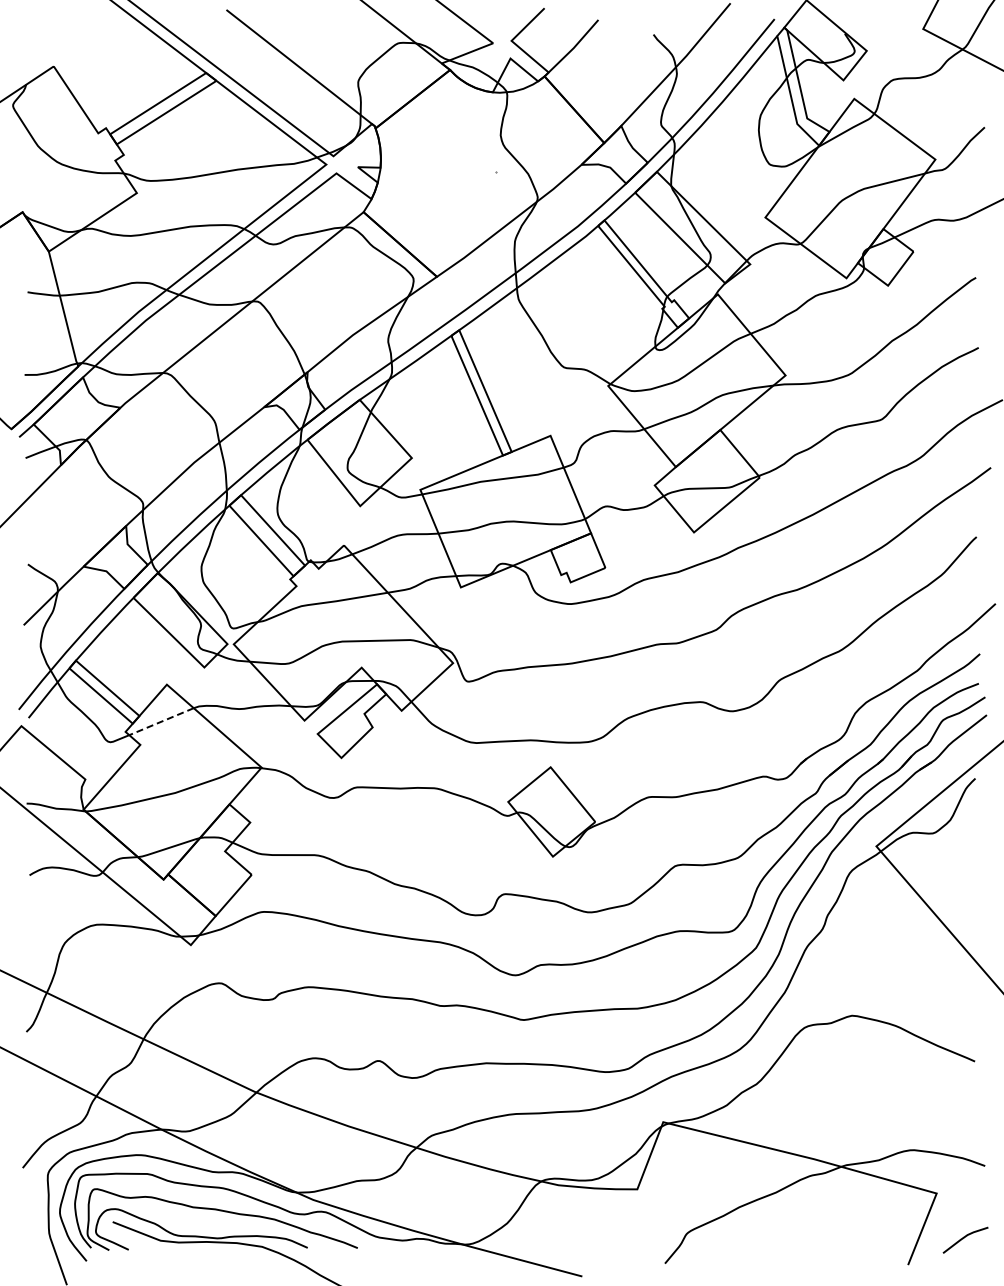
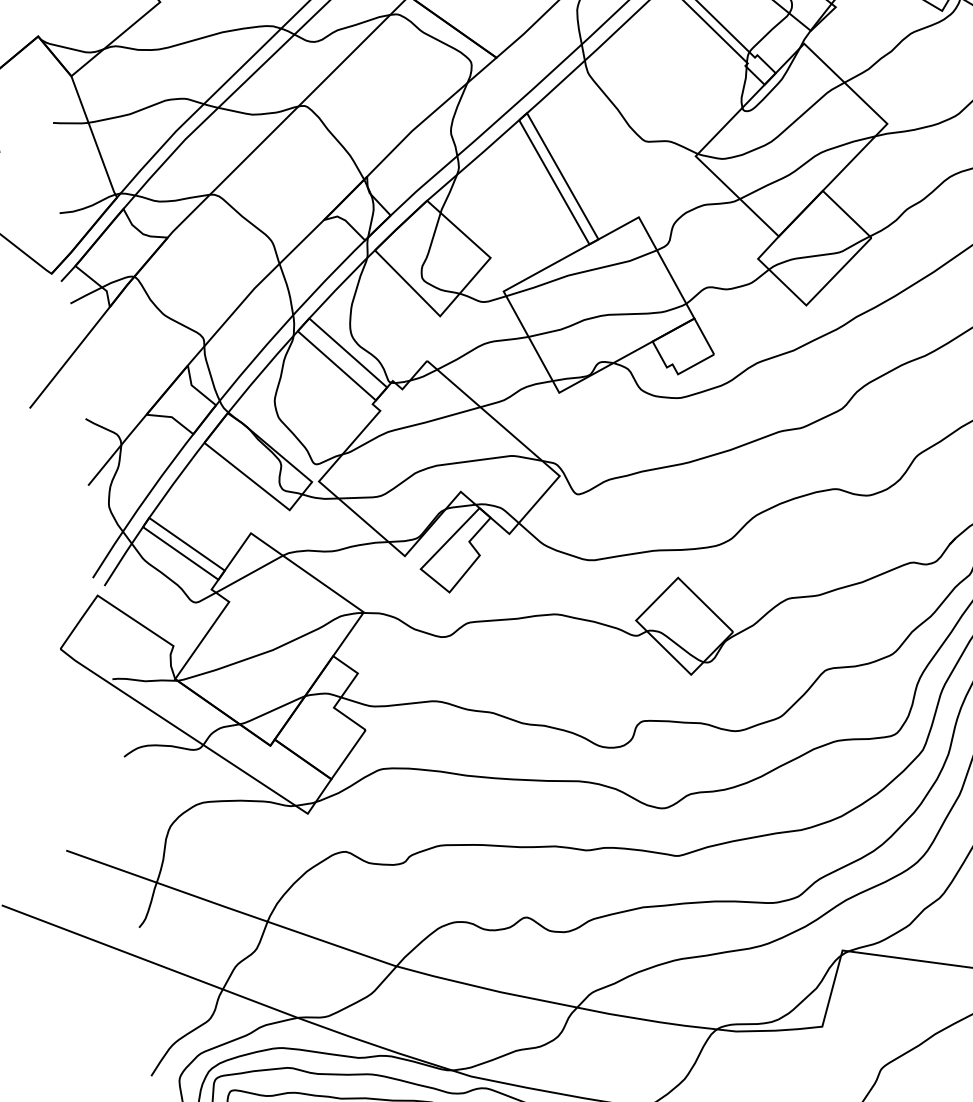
line: (161, 721) -> (249, 574), dashed -> solid

